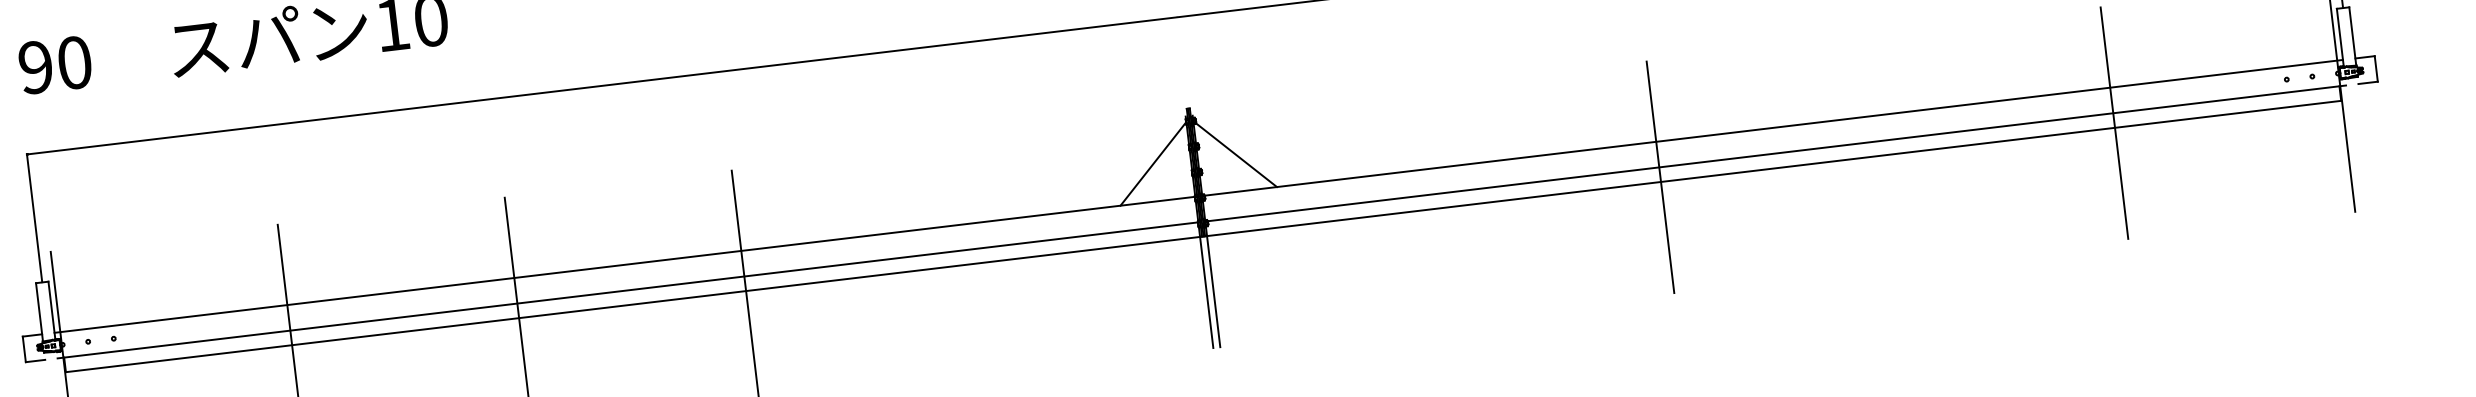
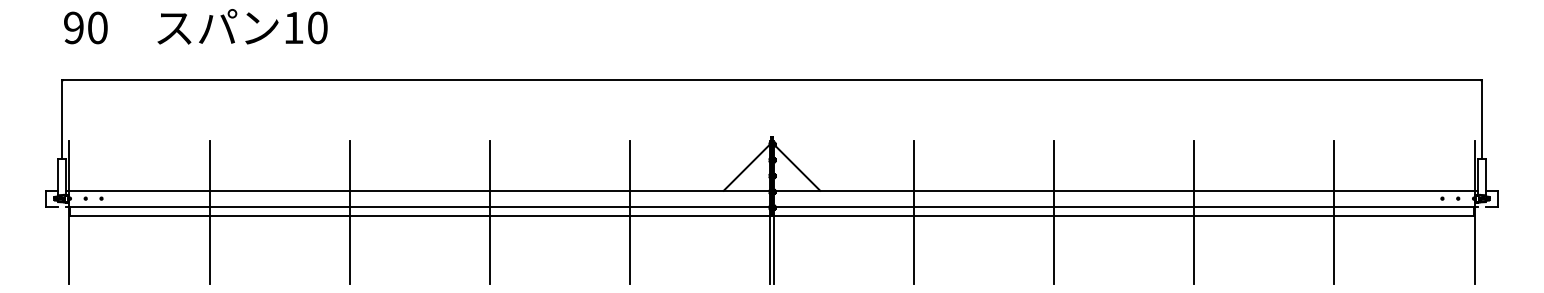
line: (1887, 149) -> (1194, 212), added
line: (1433, 204) -> (914, 212), added
line: (972, 259) -> (629, 212), added

